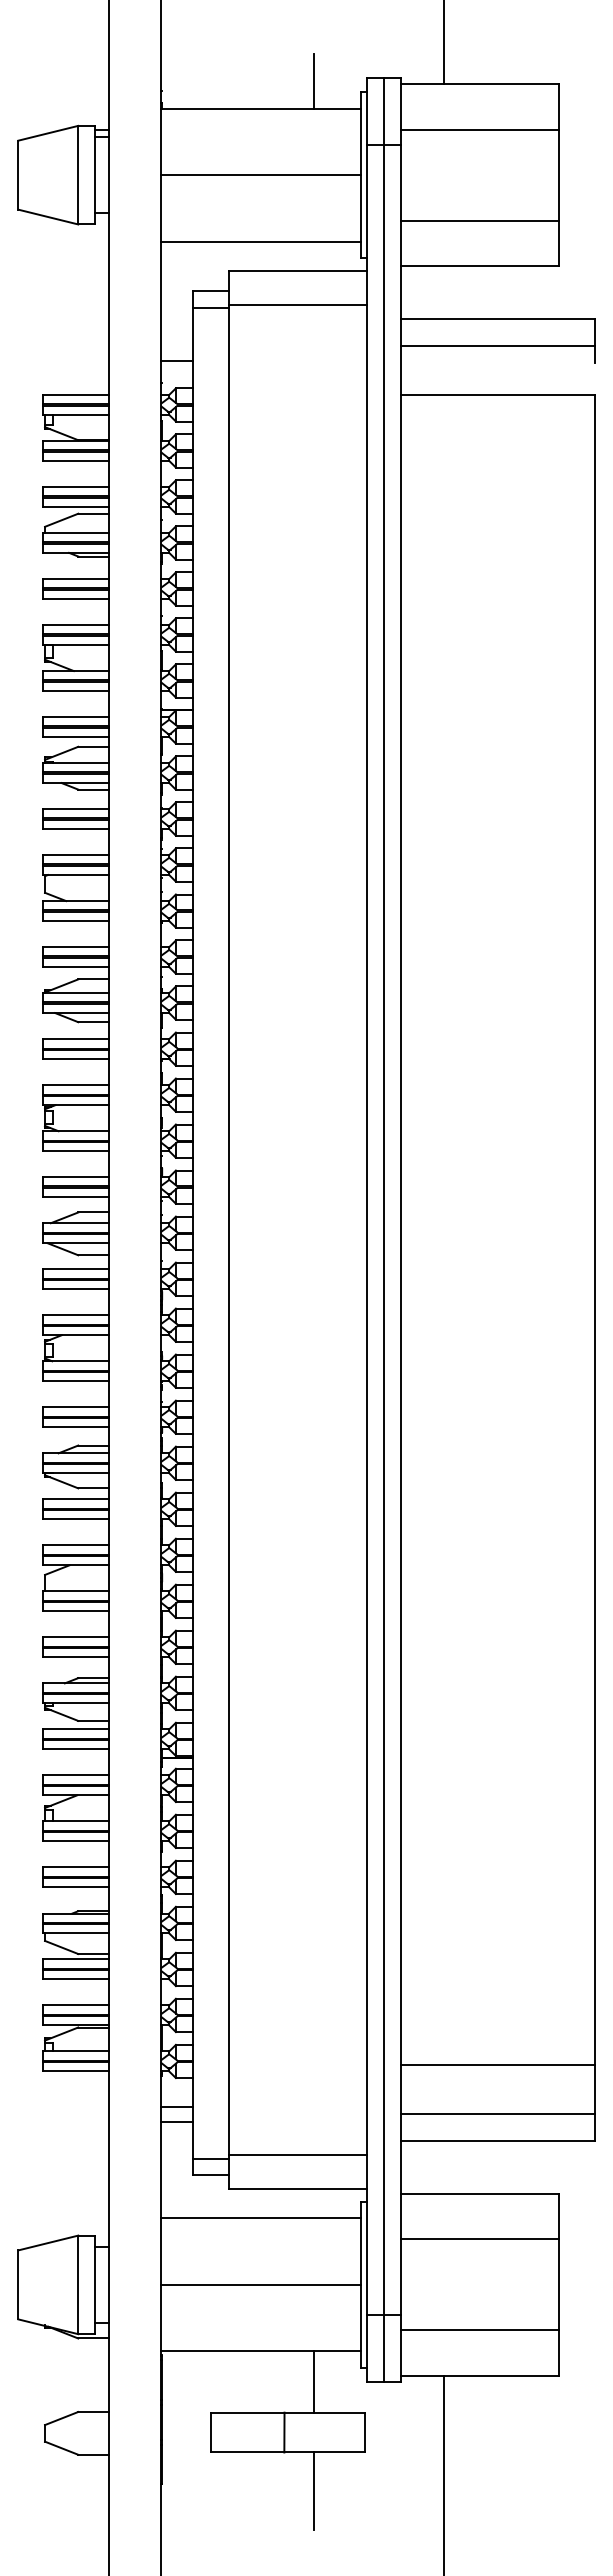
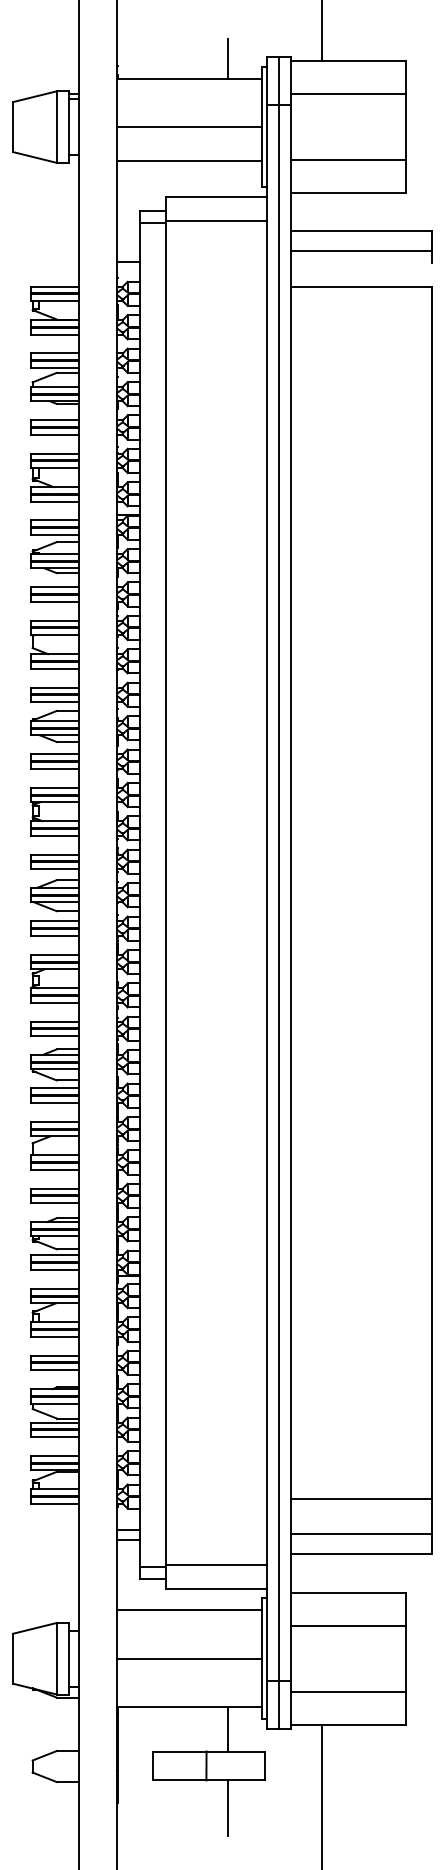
line: (260, 241) -> (189, 160), moved

